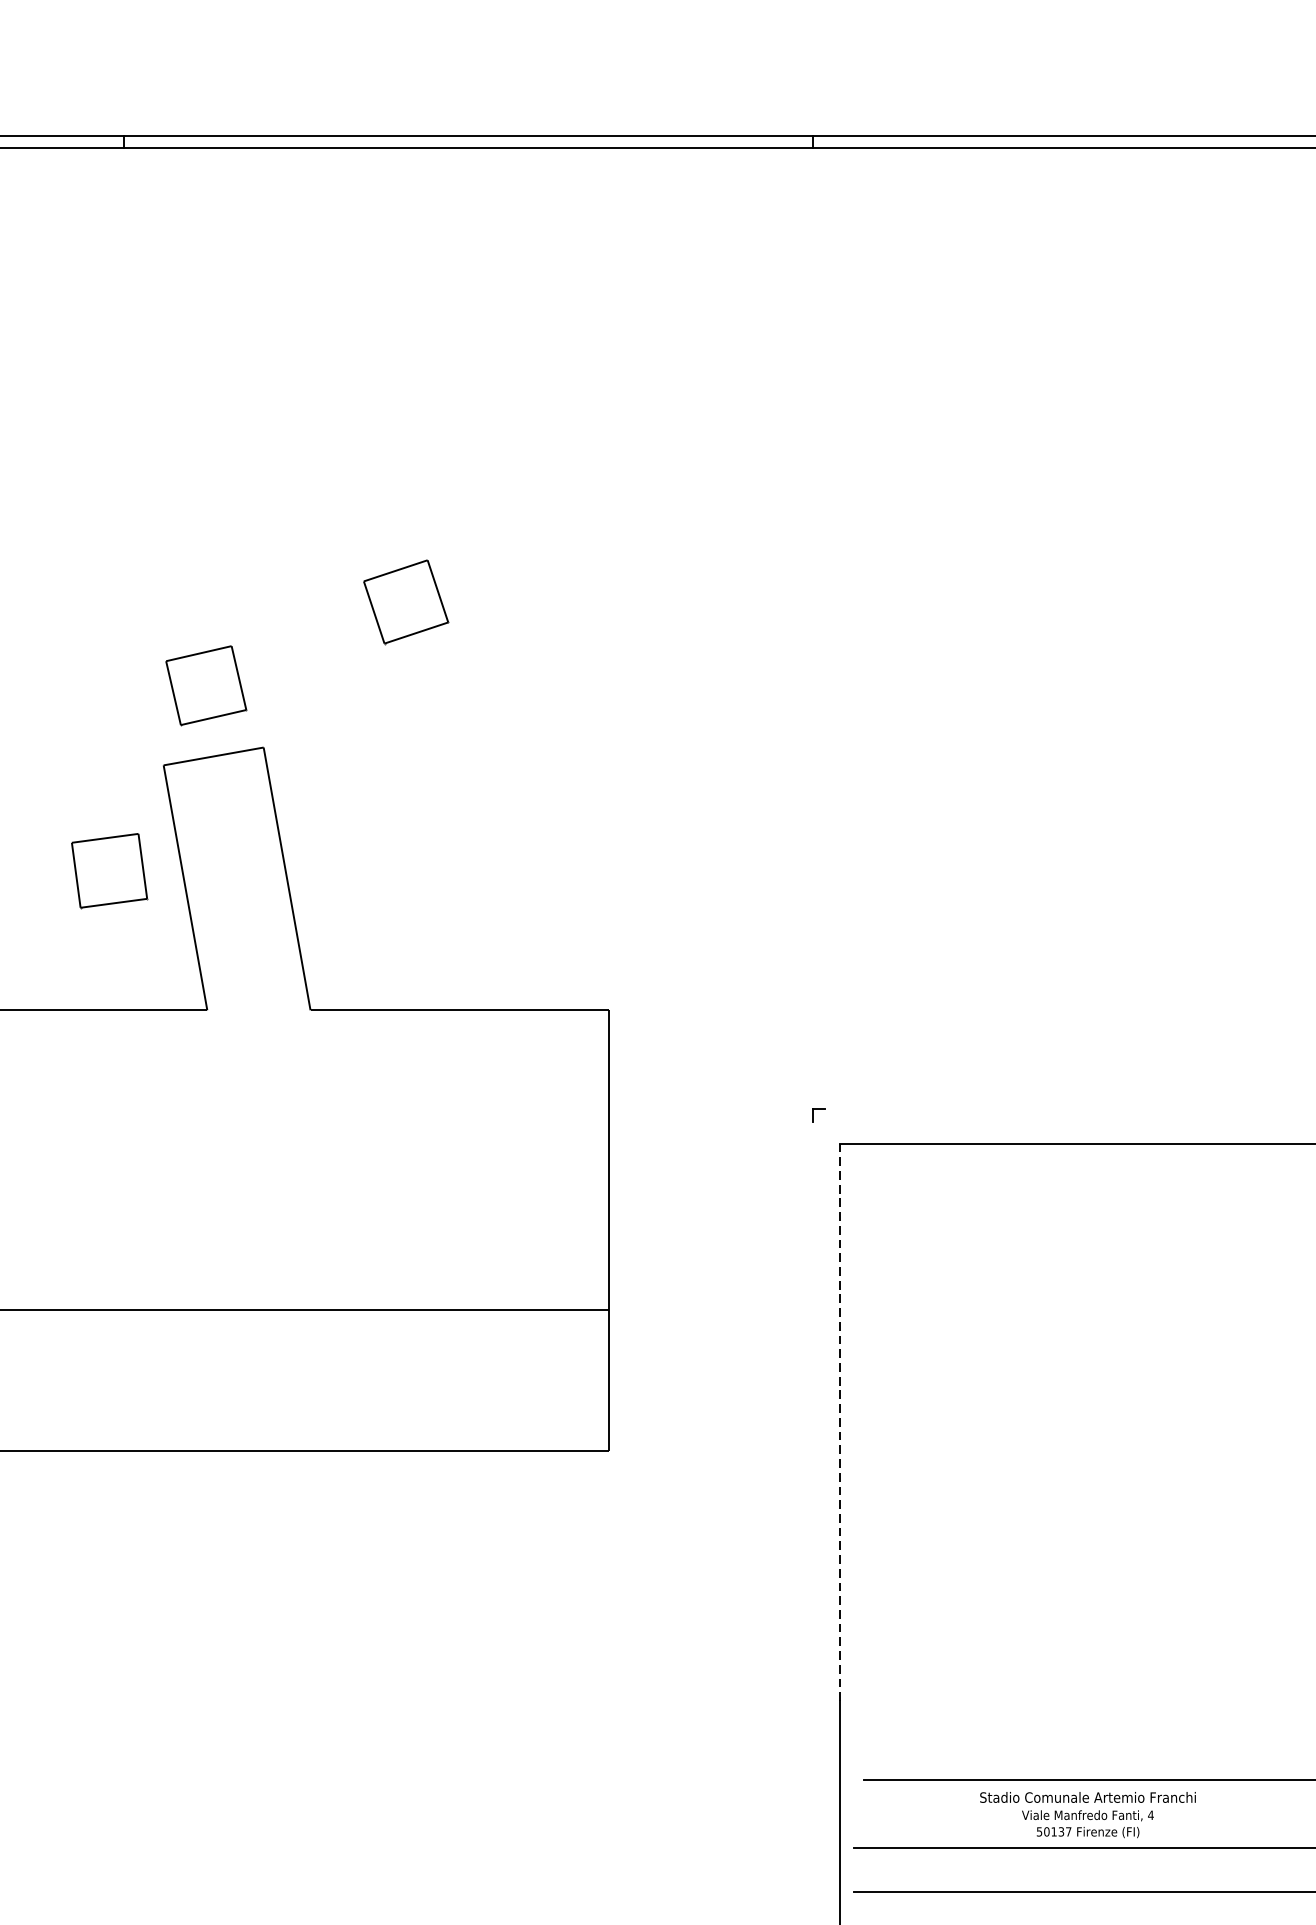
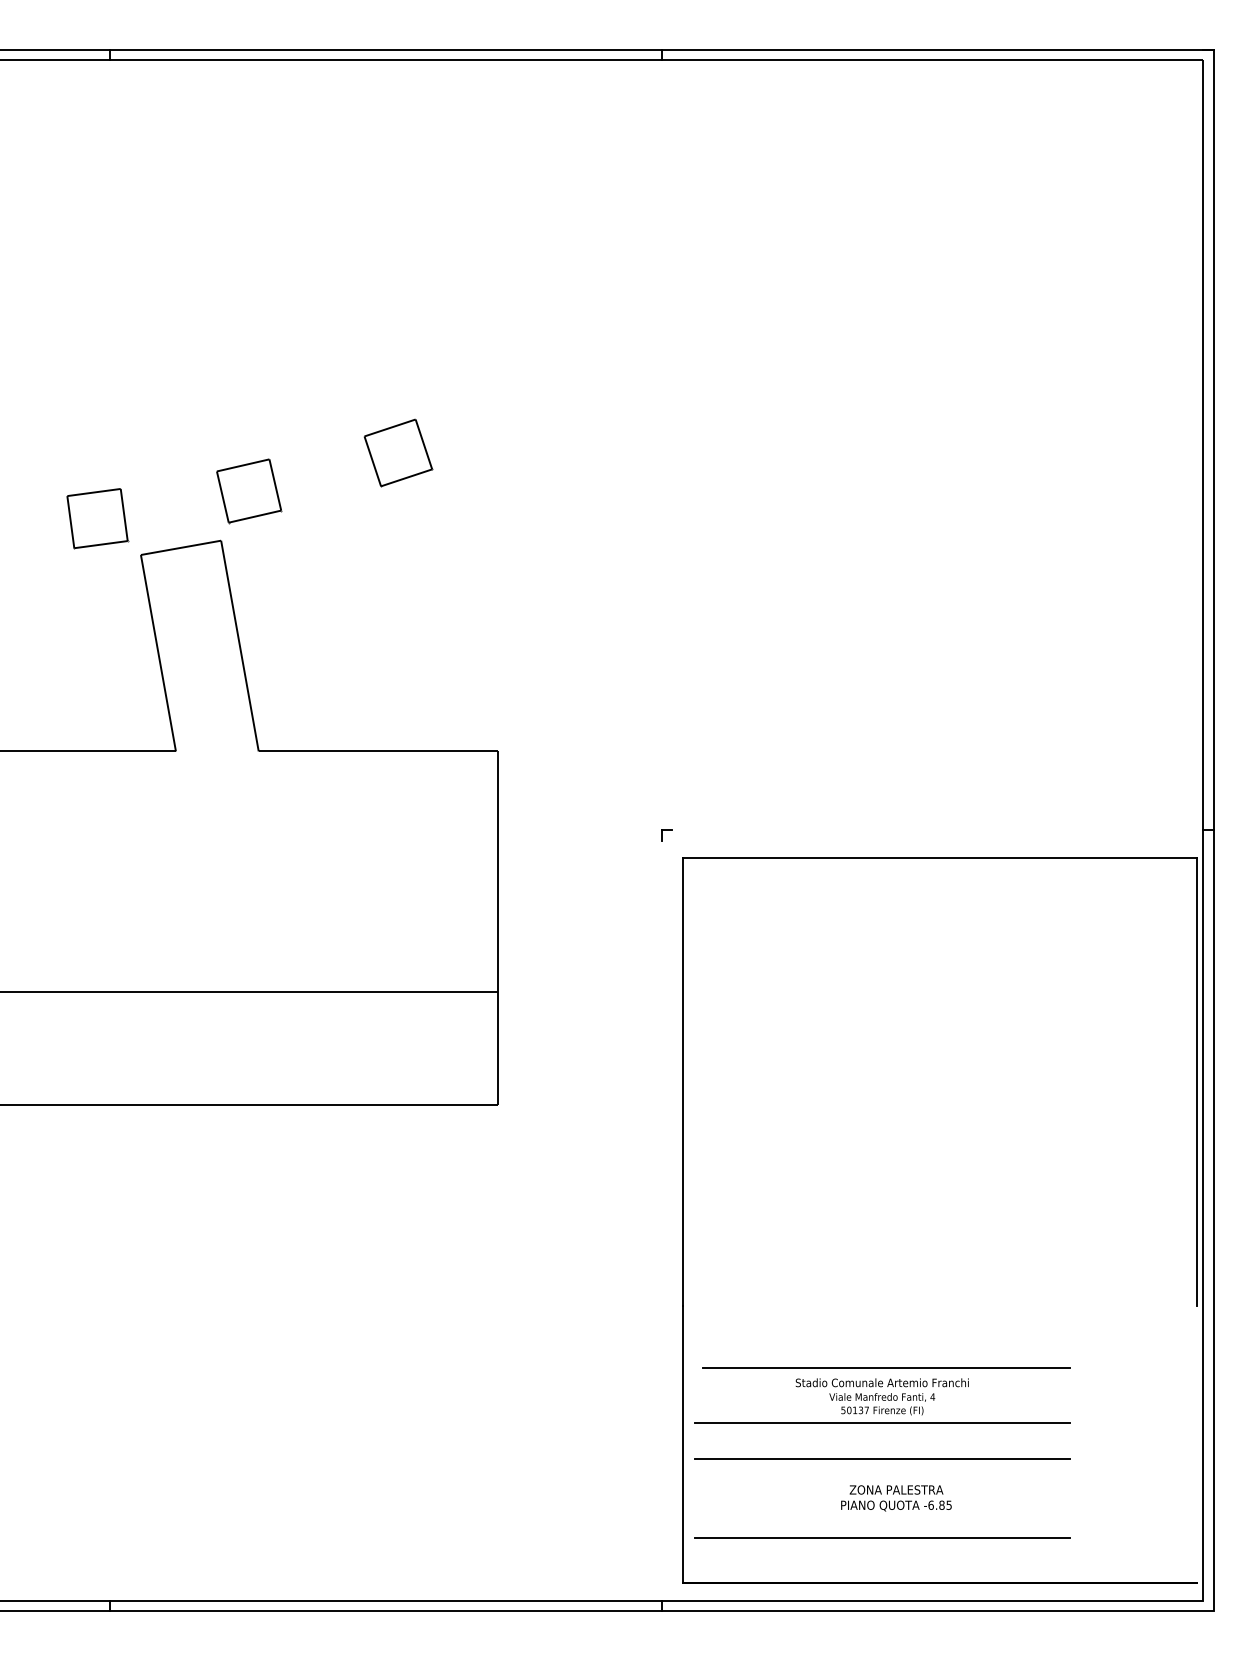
part: (406, 601) -> (398, 452), moved
part: (206, 686) -> (249, 491), moved
part: (109, 870) -> (97, 518), moved
line: (840, 1423) -> (683, 1082), dashed -> solid

